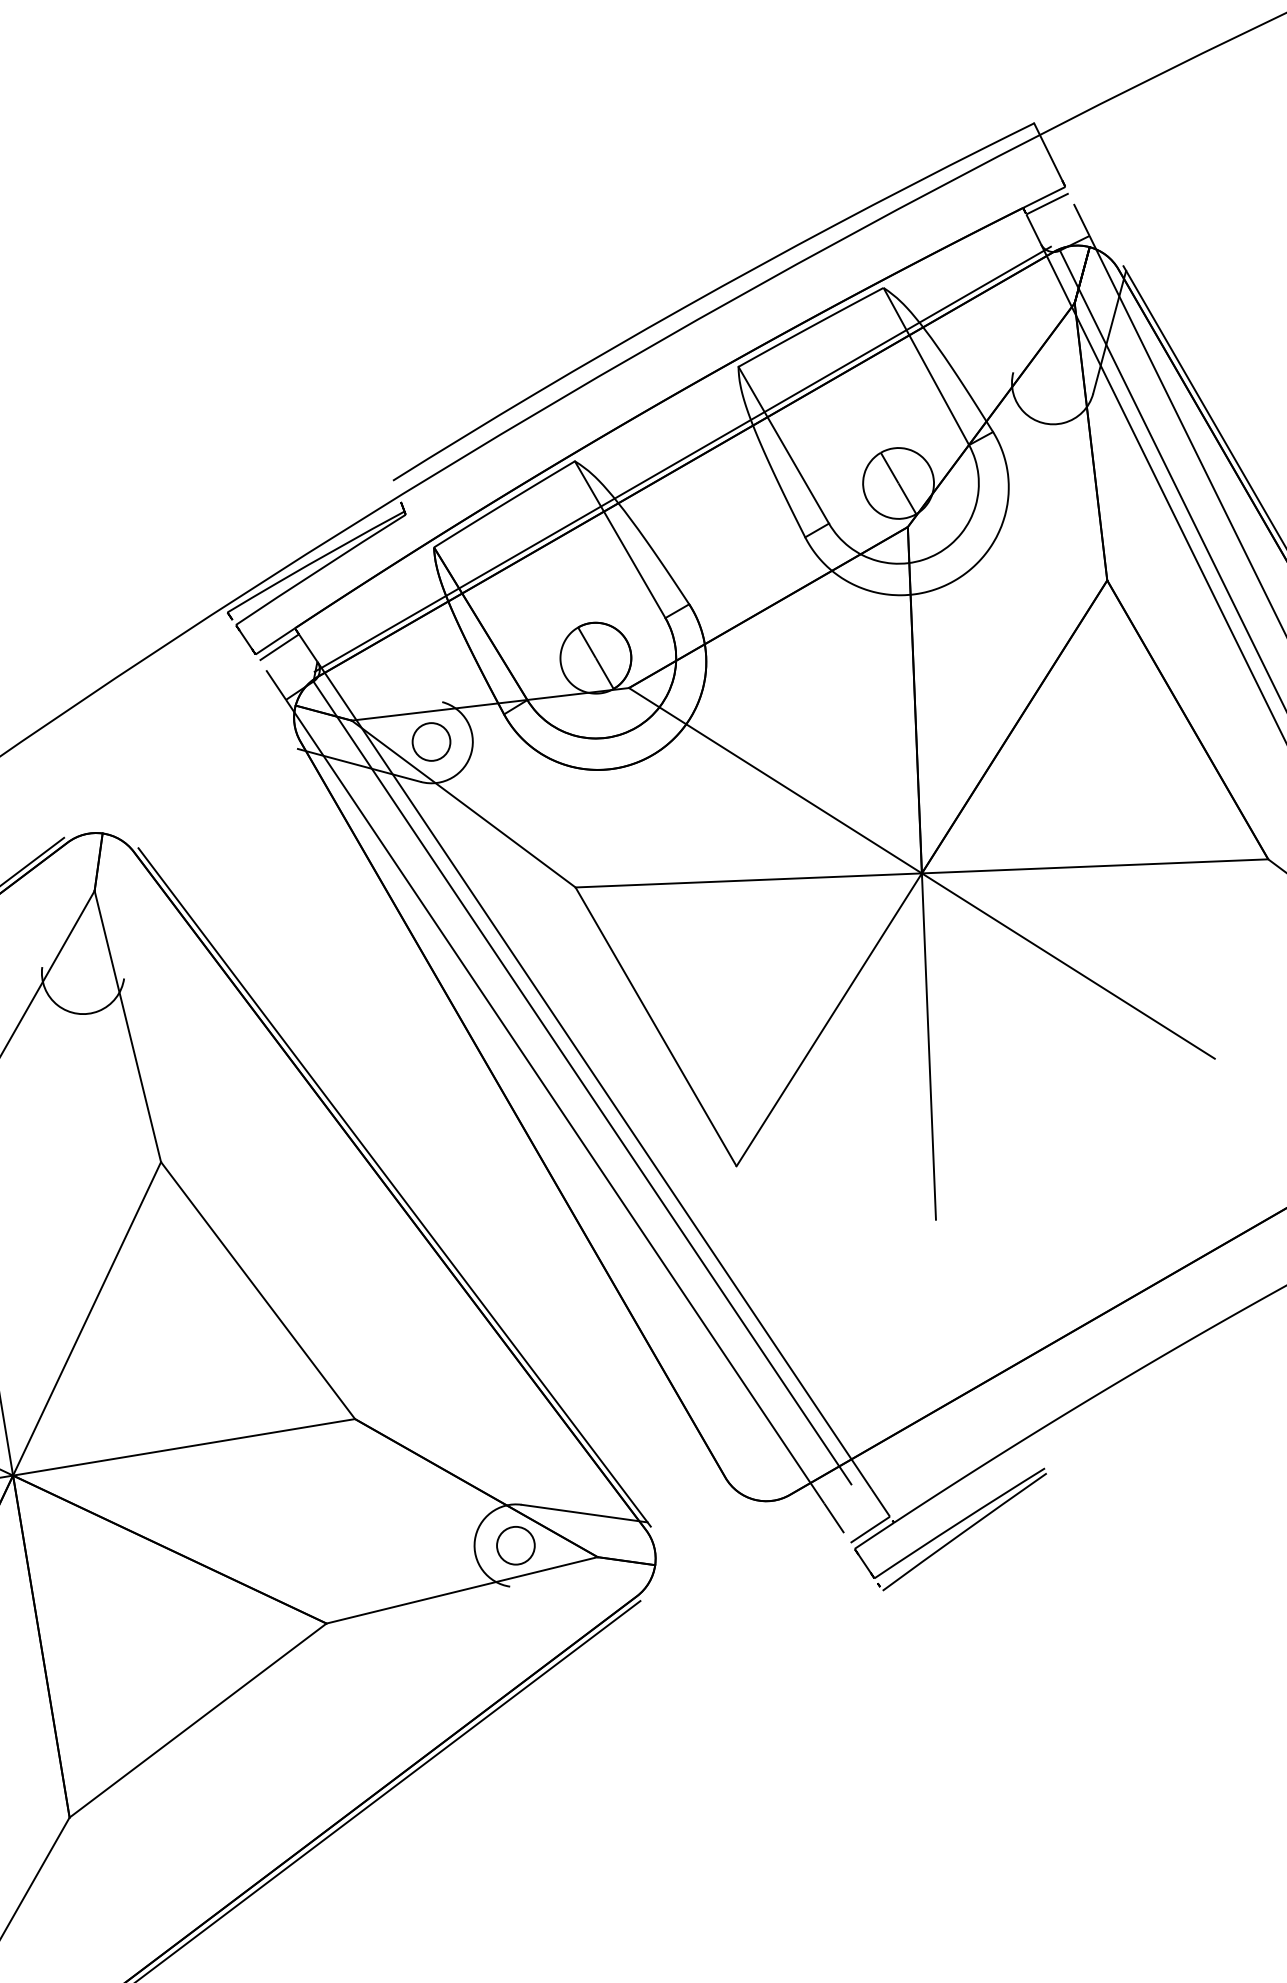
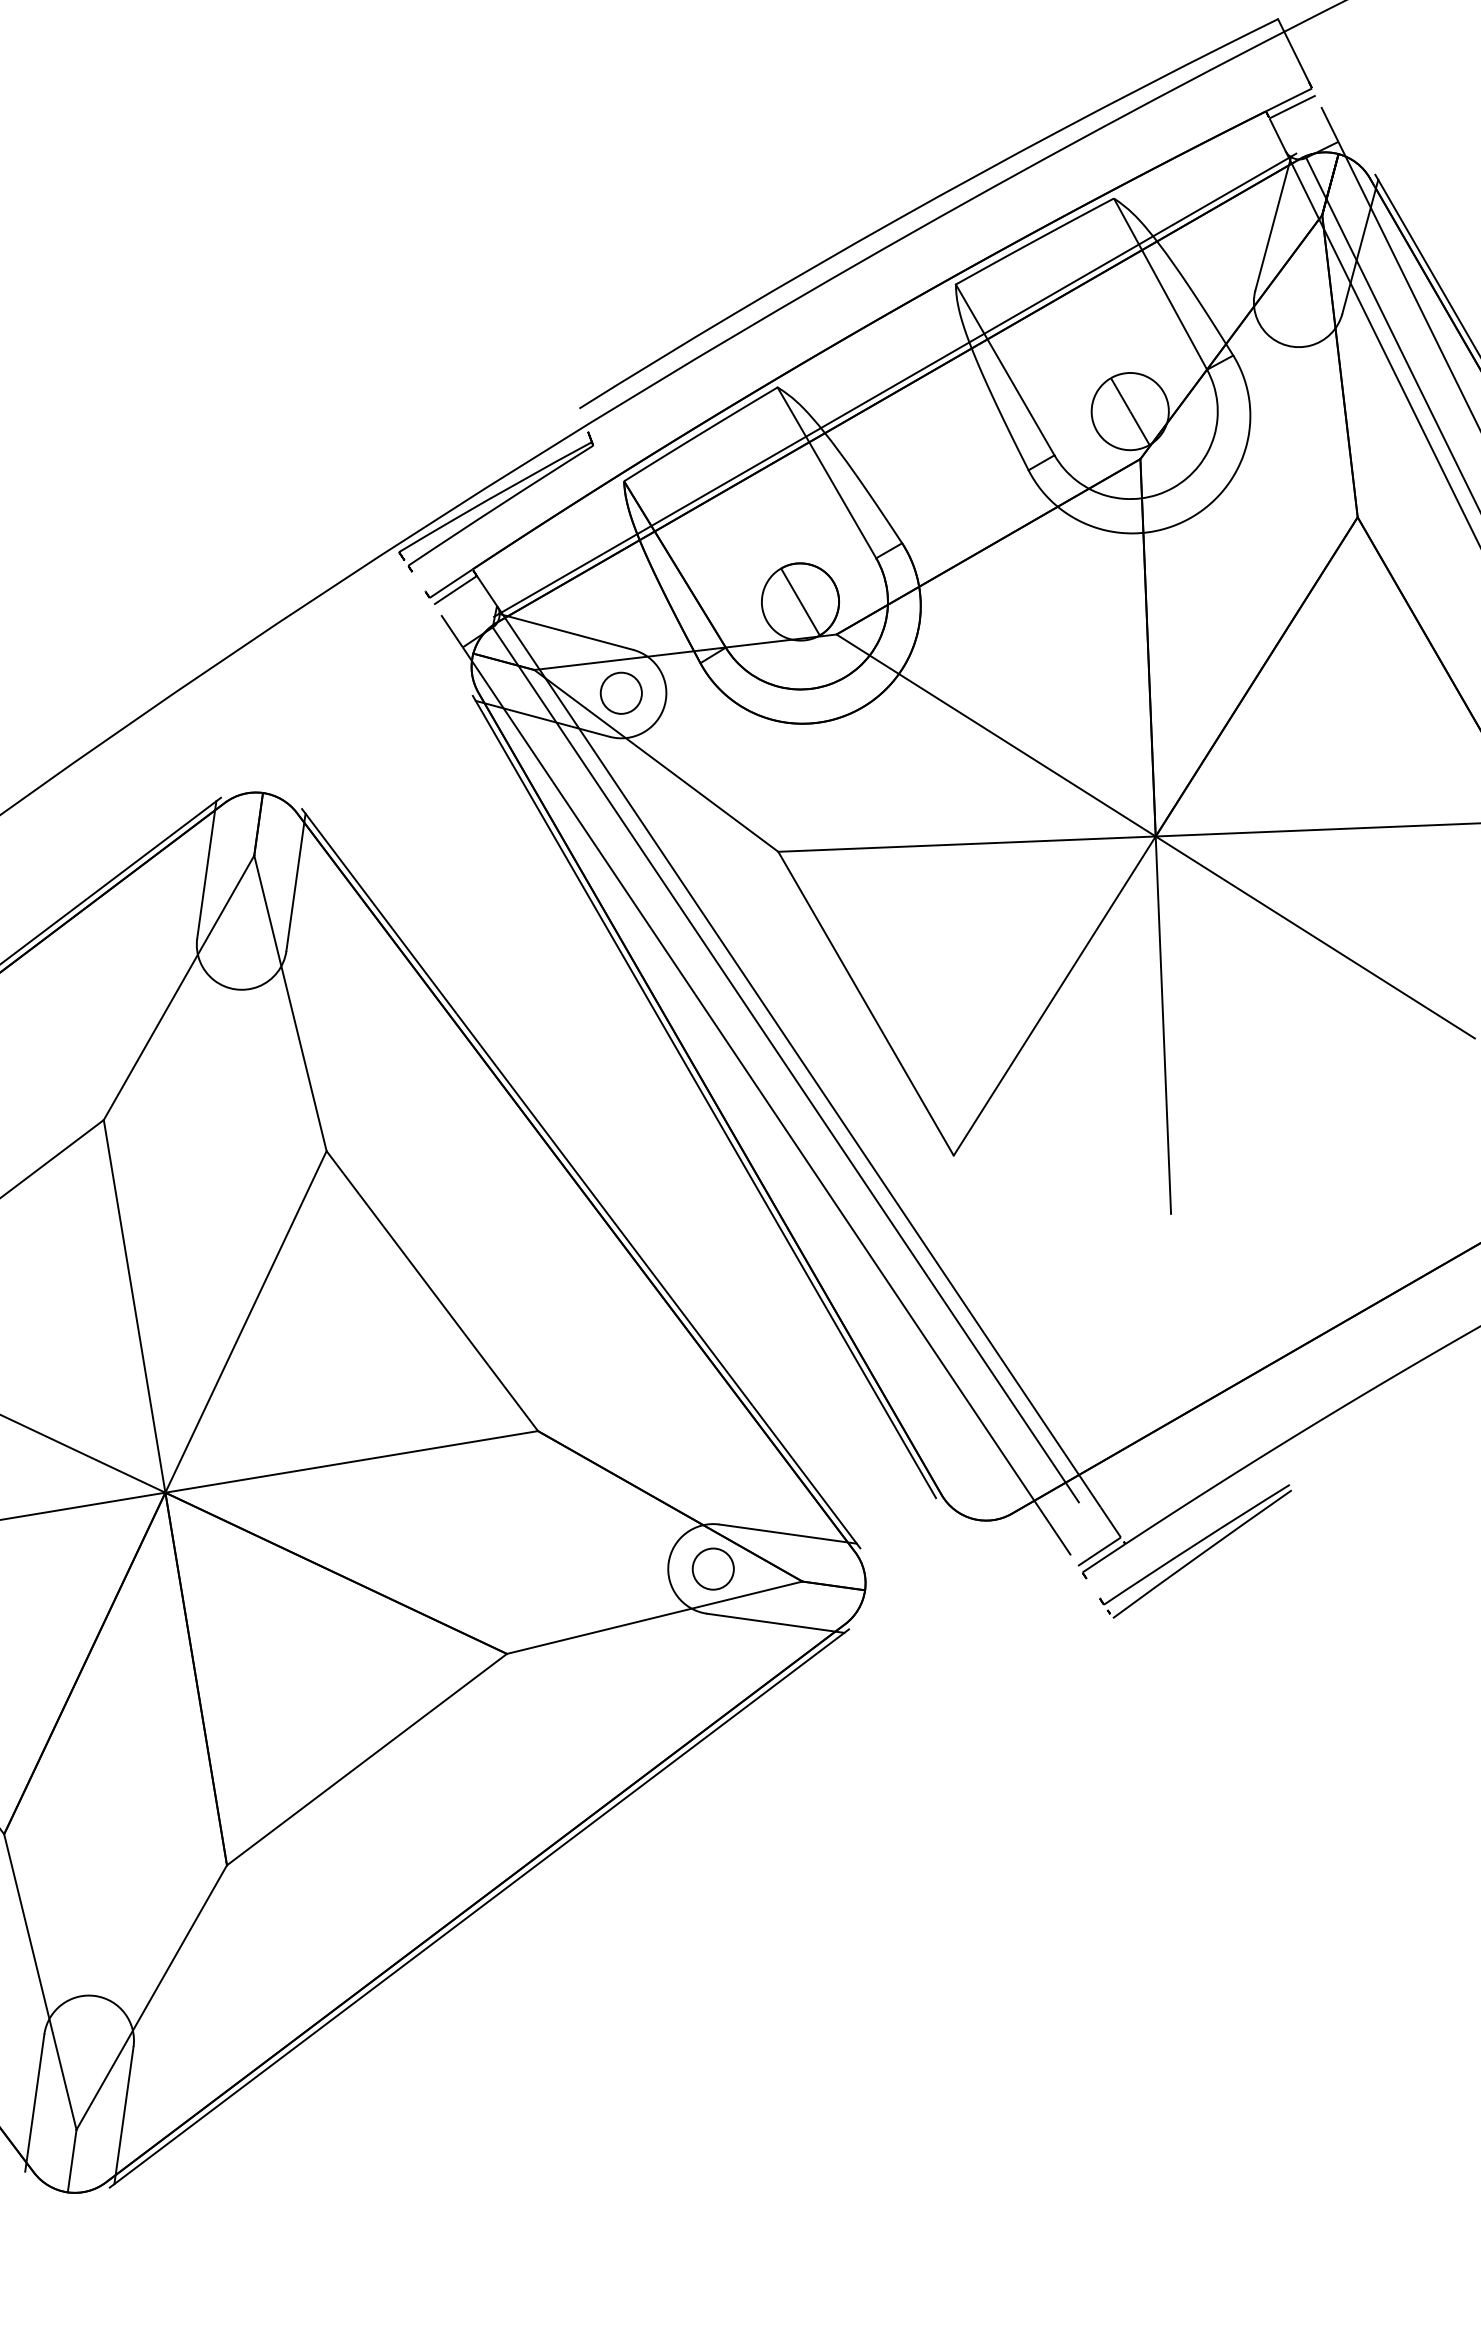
line: (1029, 310) -> (1273, 223), added
line: (381, 685) -> (566, 631), added
line: (50, 903) -> (206, 869), added
line: (132, 915) -> (295, 882), added
line: (507, 1112) -> (704, 1096), added
line: (572, 1594) -> (775, 1622), added

